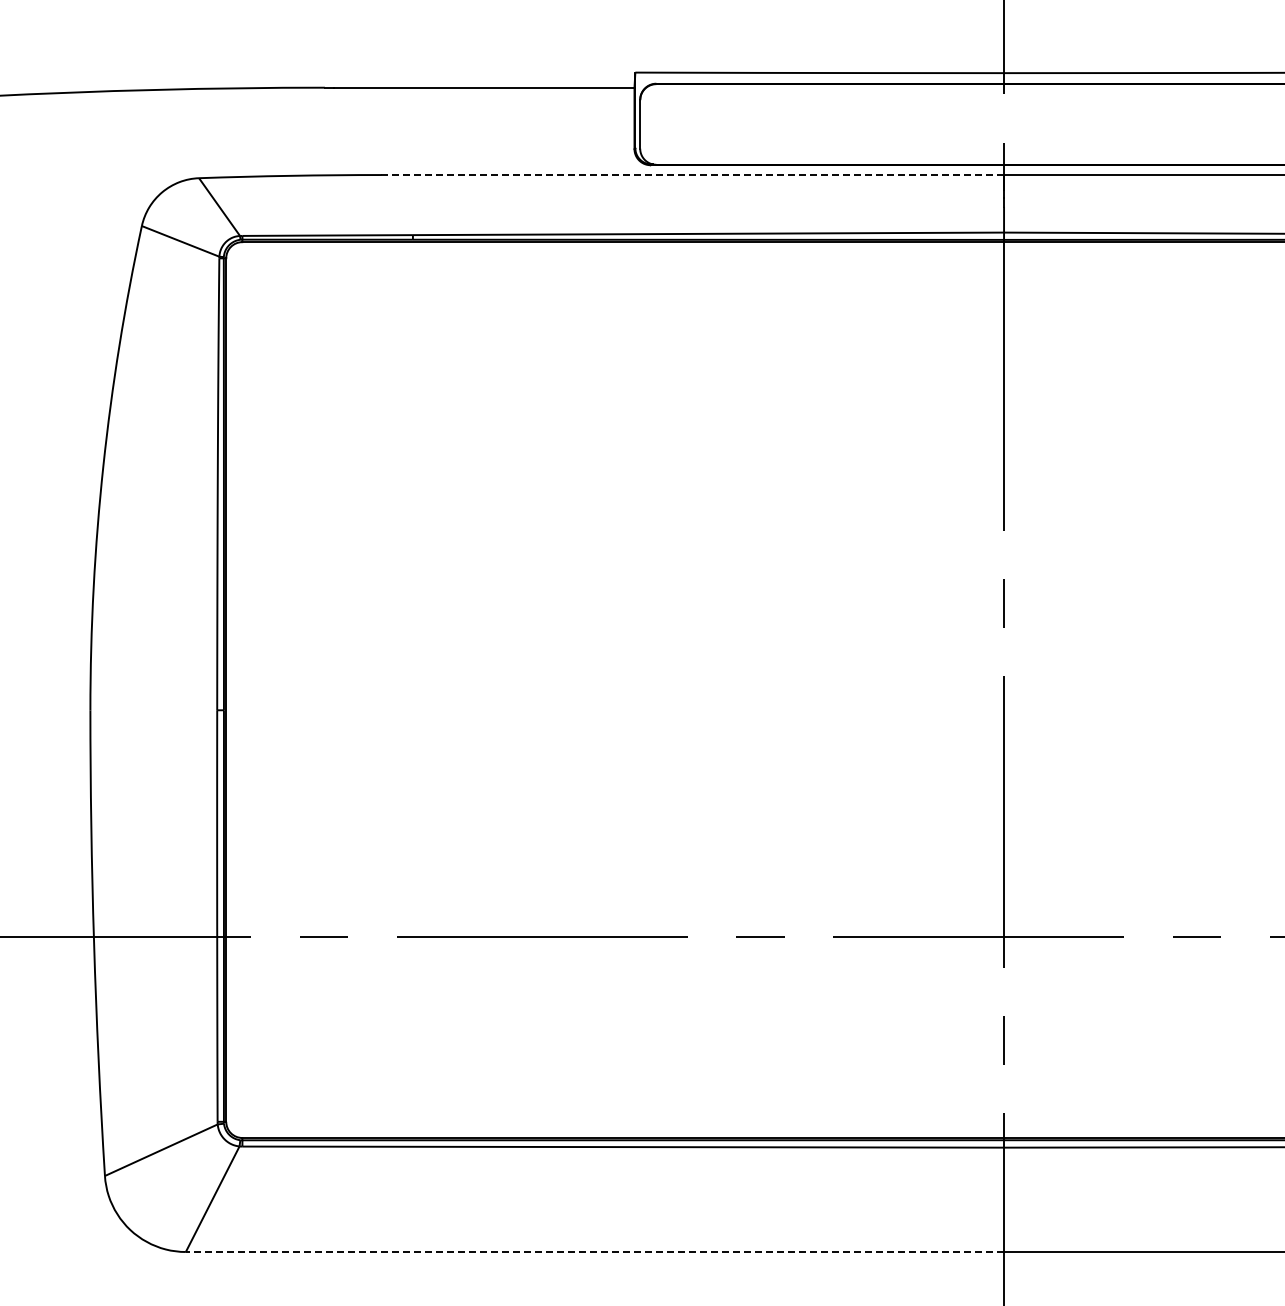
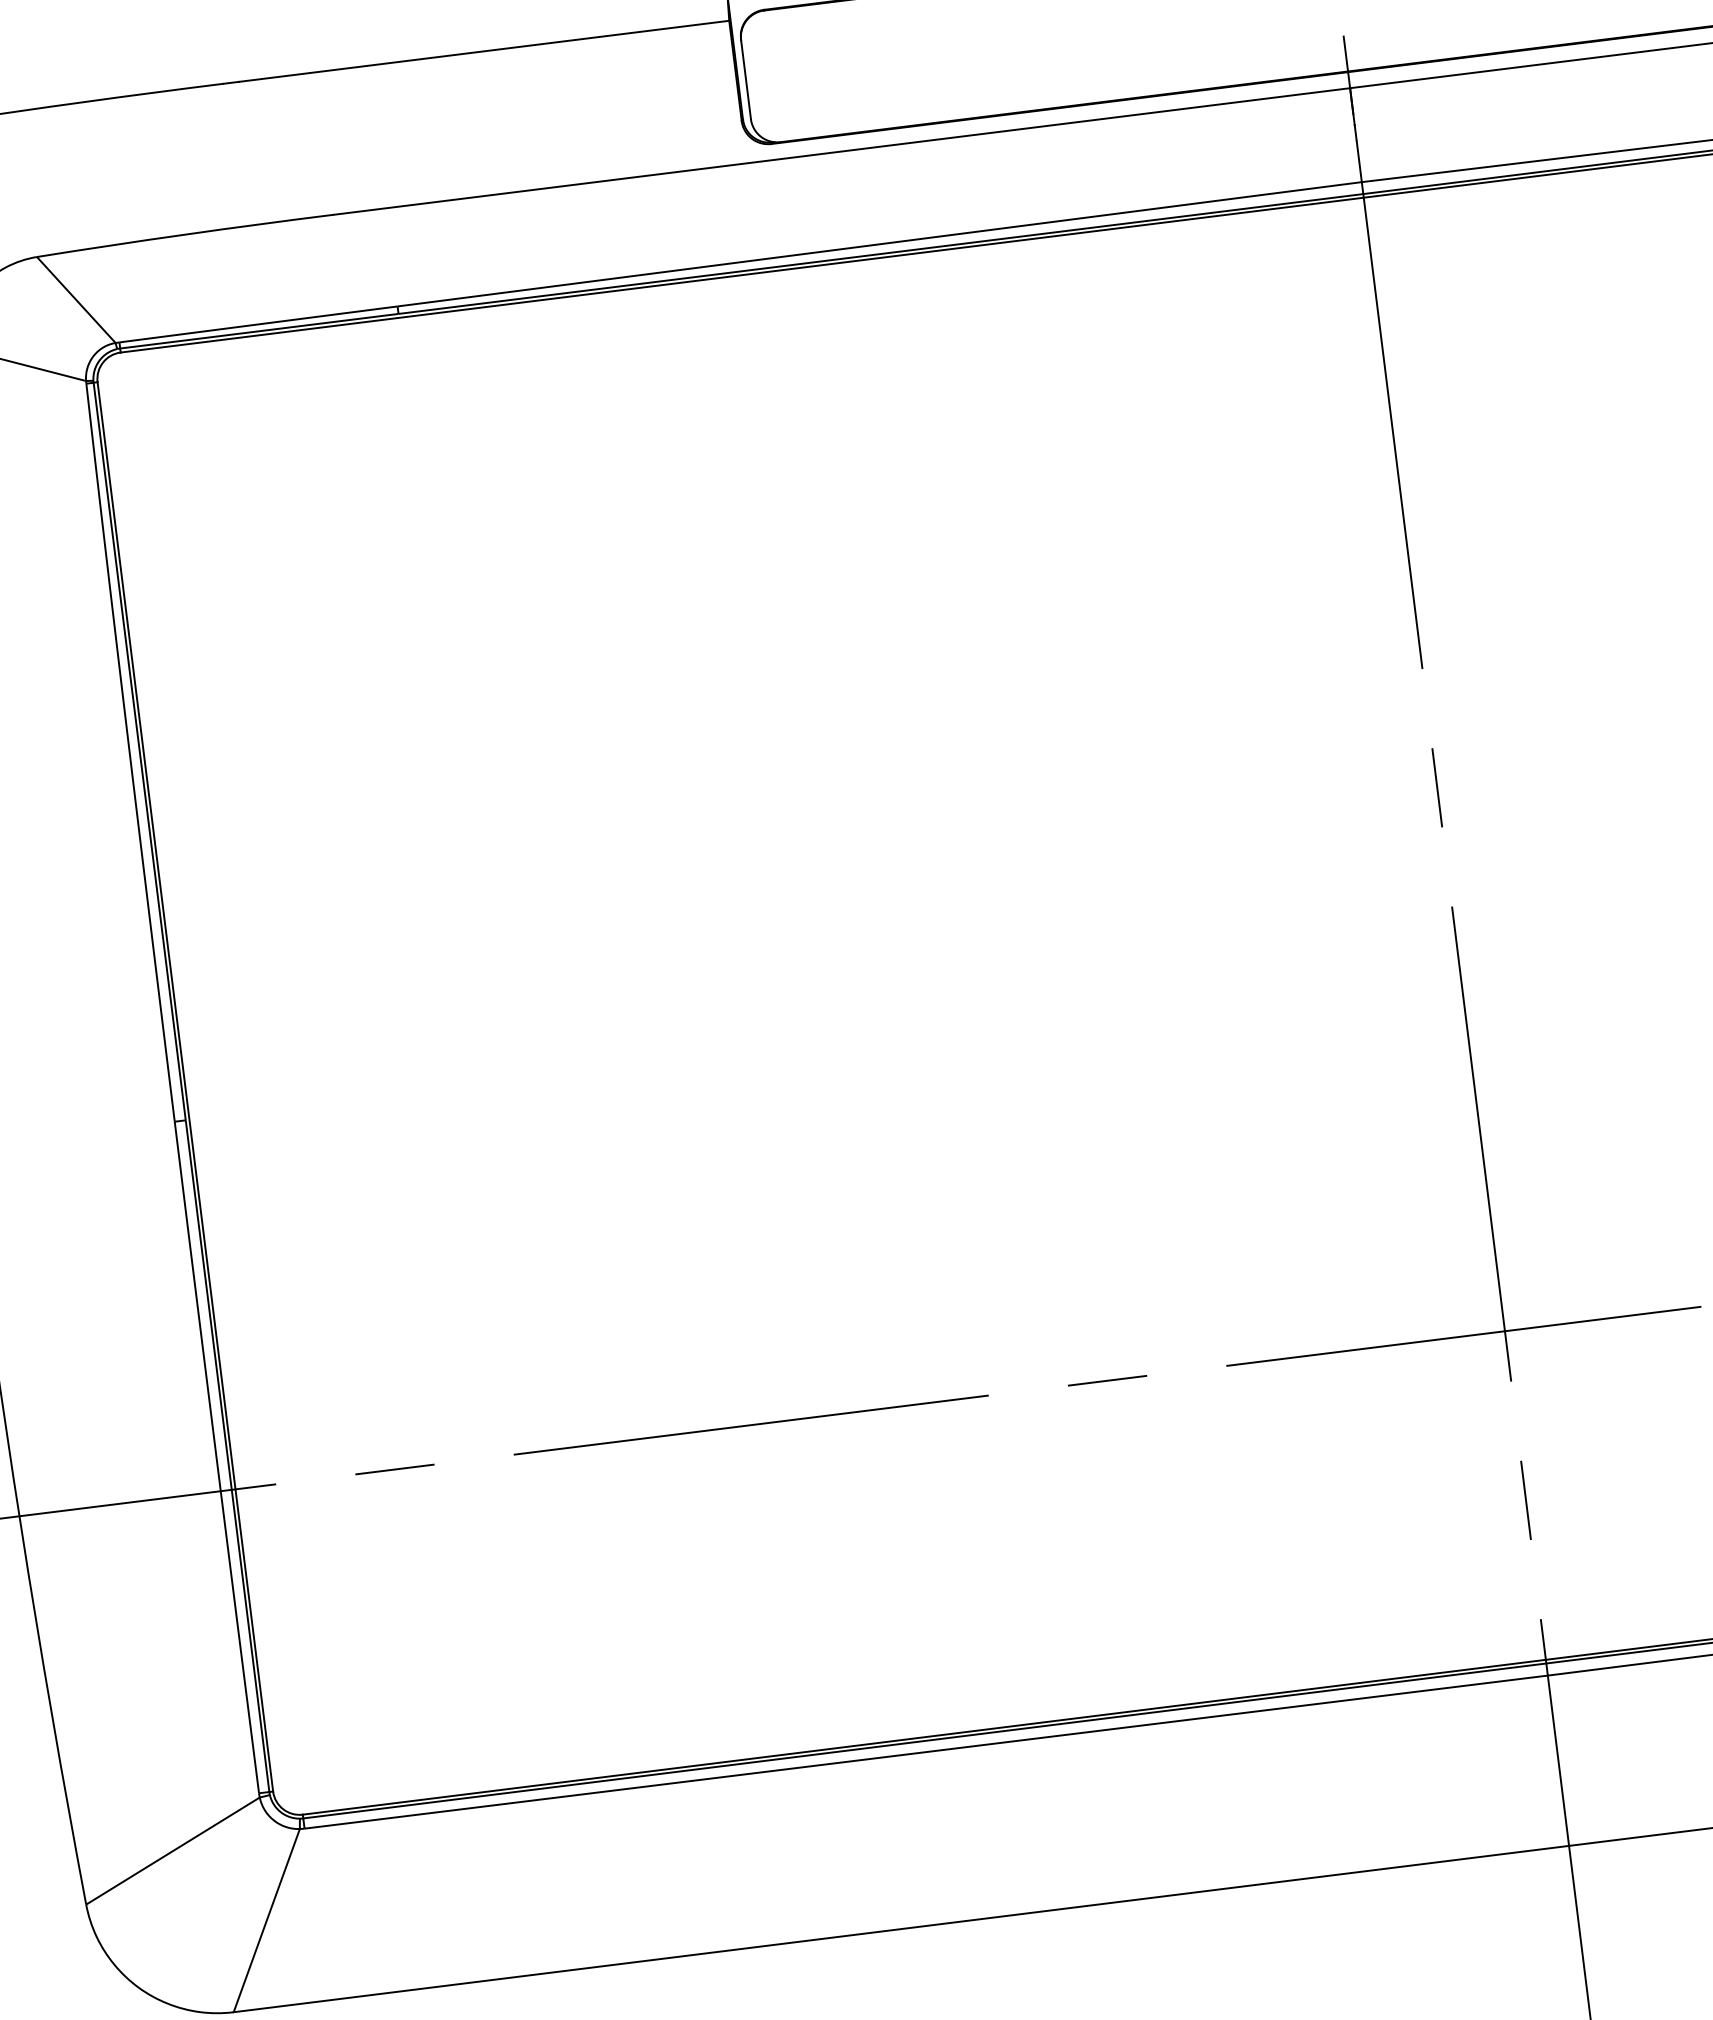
line: (693, 175) -> (843, 152), dashed -> solid
line: (594, 1252) -> (900, 1929), dashed -> solid

